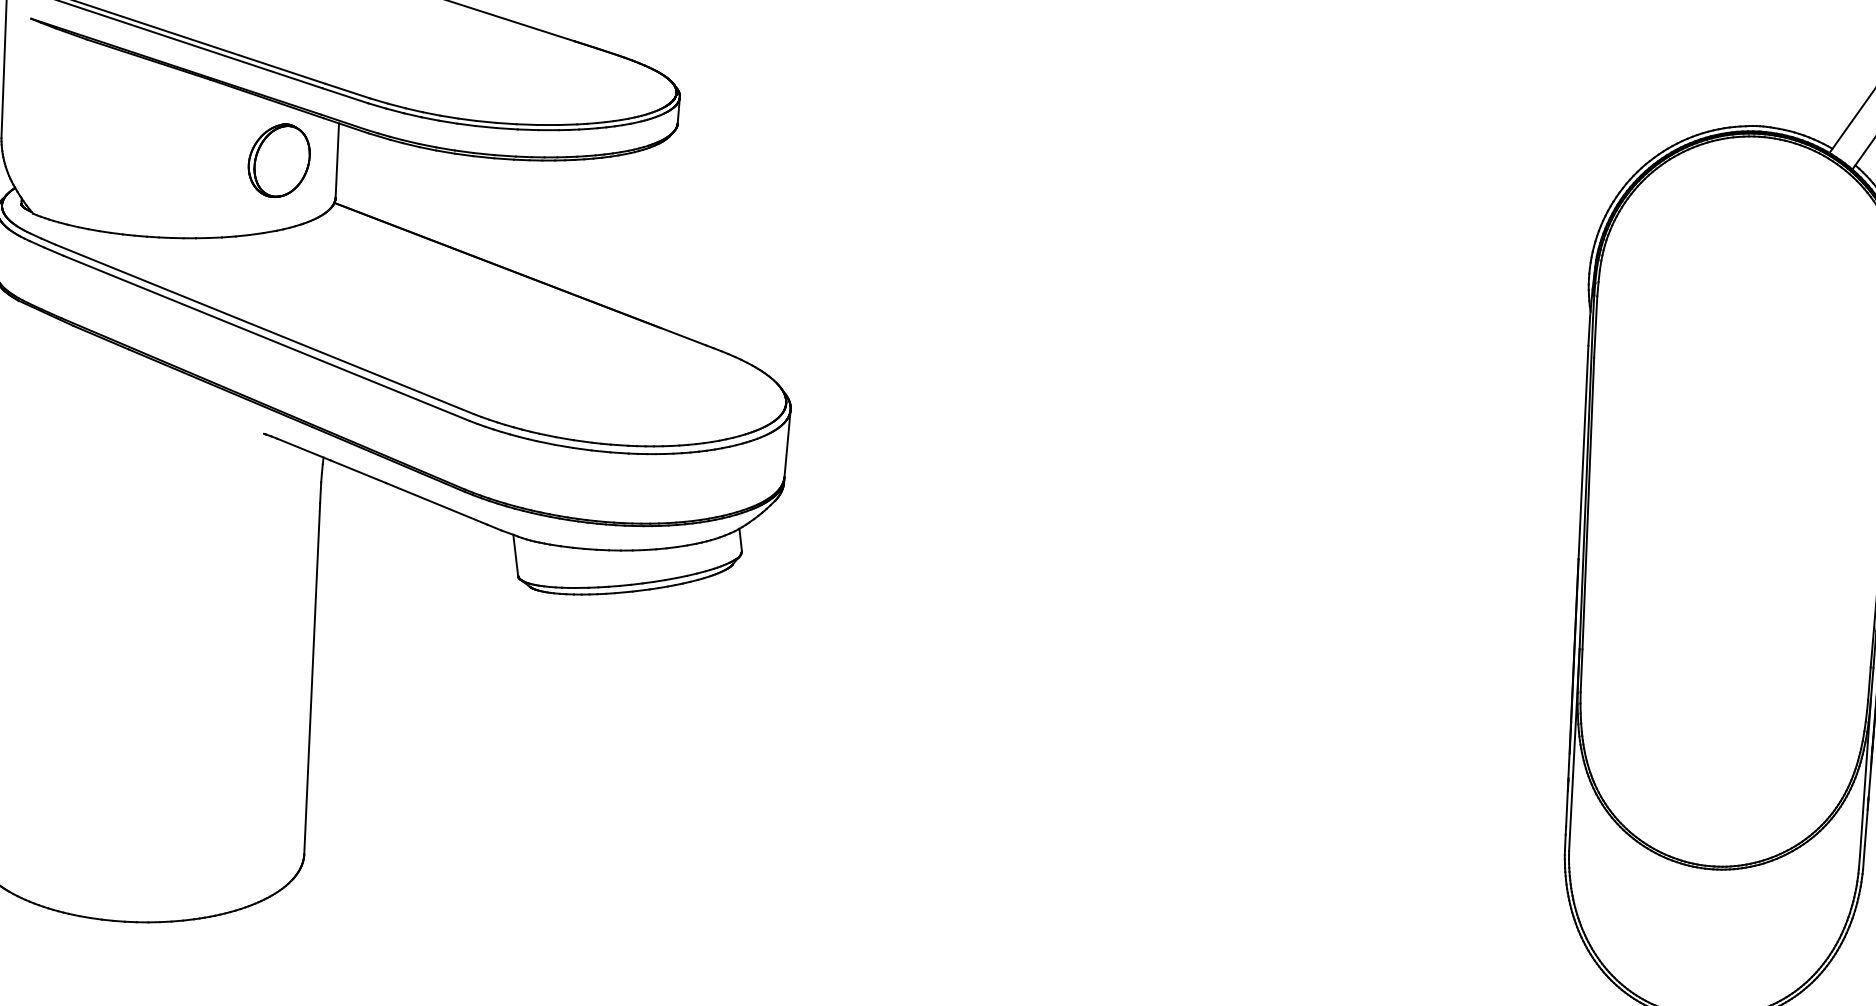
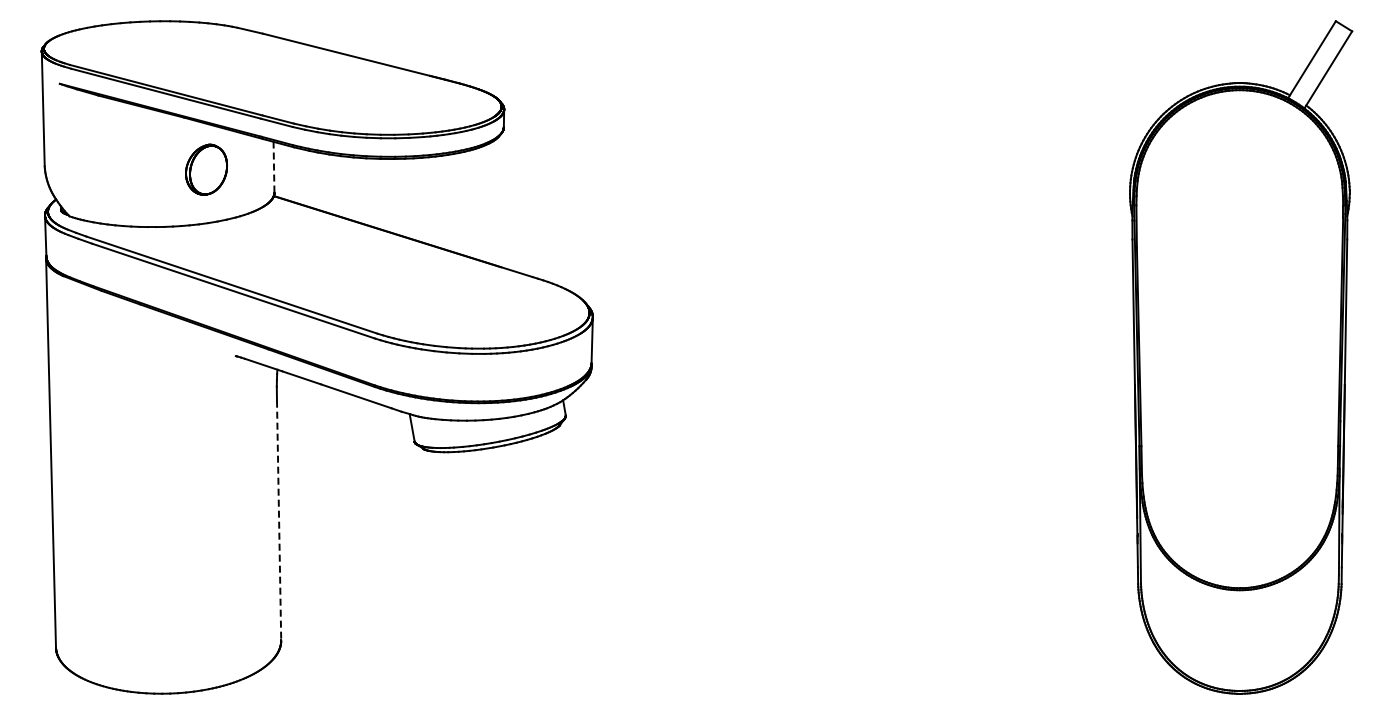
line: (338, 159) -> (274, 166), solid -> dashed
part: (279, 160) -> (206, 169), moved
line: (312, 678) -> (279, 520), solid -> dashed

